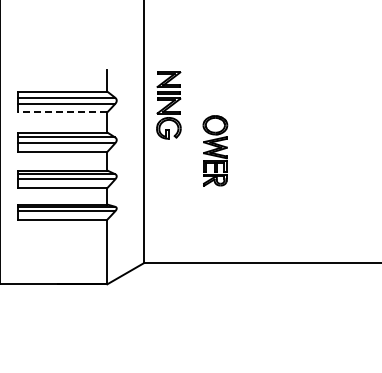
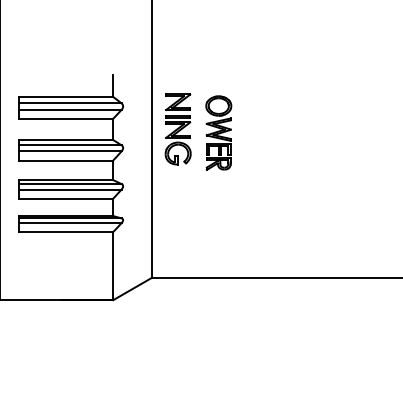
part: (168, 105) -> (177, 129), moved
line: (62, 112) -> (65, 118), dashed -> solid
part: (215, 150) -> (218, 132), moved

